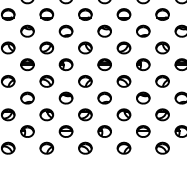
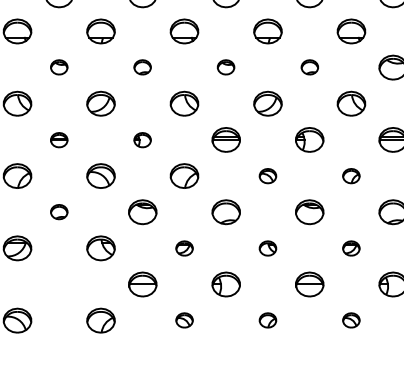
part: (27, 30) -> (59, 65), size x0.6
part: (65, 30) -> (141, 65), size x0.6
part: (104, 30) -> (225, 65), size x0.6
part: (143, 30) -> (310, 65), size x0.6
part: (27, 64) -> (59, 139), size x0.6
part: (65, 64) -> (141, 139), size x0.6
part: (123, 81) -> (266, 176), size x0.6
part: (162, 81) -> (351, 176), size x0.6
part: (27, 97) -> (59, 210), size x0.6
part: (85, 114) -> (184, 247), size x0.6
part: (123, 114) -> (266, 247), size x0.6
part: (162, 114) -> (351, 247), size x0.6
part: (27, 131) -> (59, 284), removed
part: (85, 147) -> (184, 319), size x0.6
part: (123, 147) -> (266, 319), size x0.6
part: (162, 147) -> (351, 319), size x0.6

